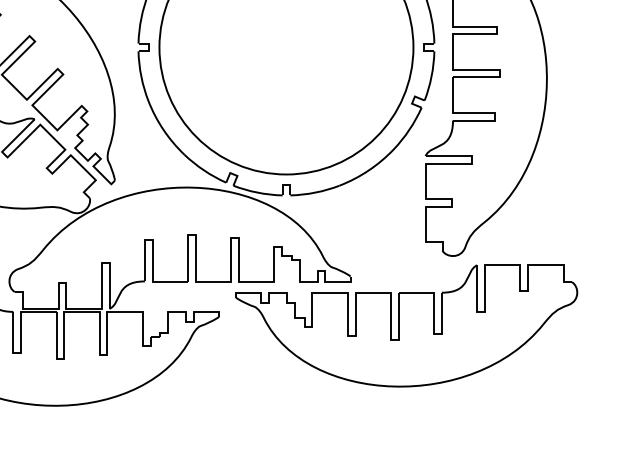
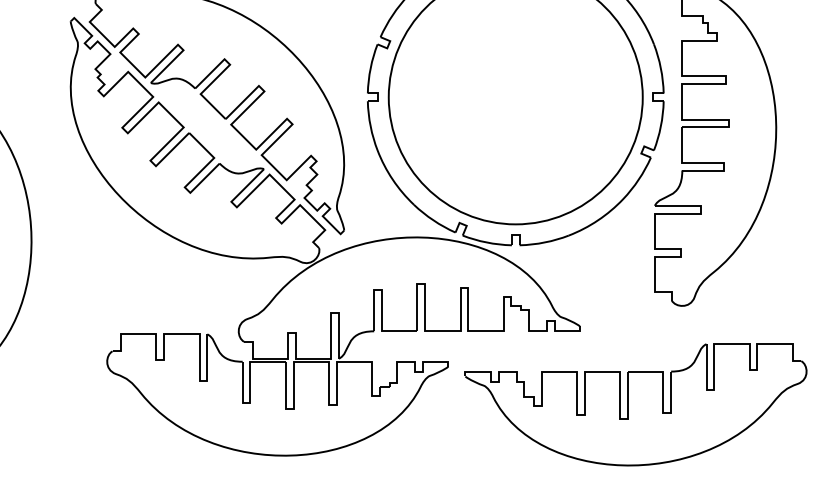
part: (406, 325) -> (635, 404), moved

